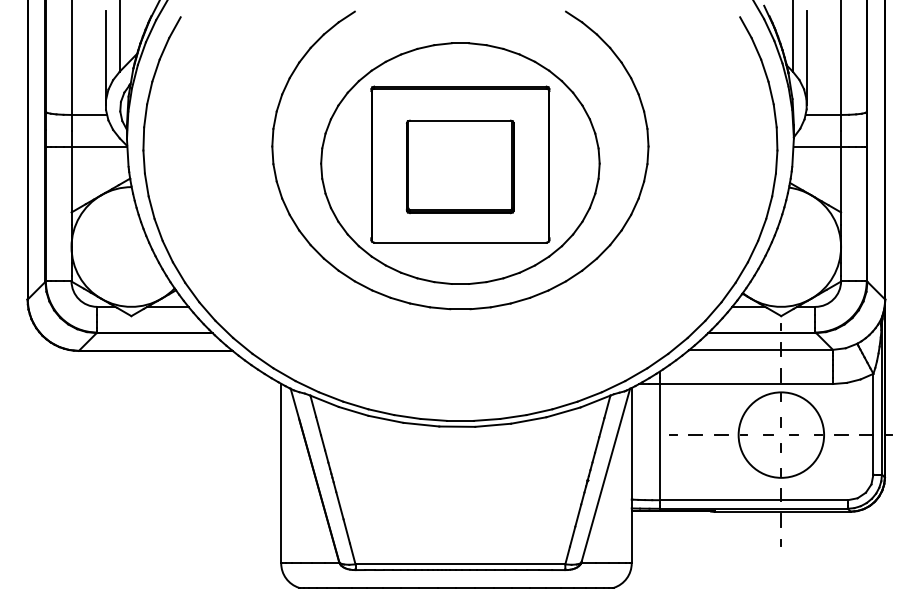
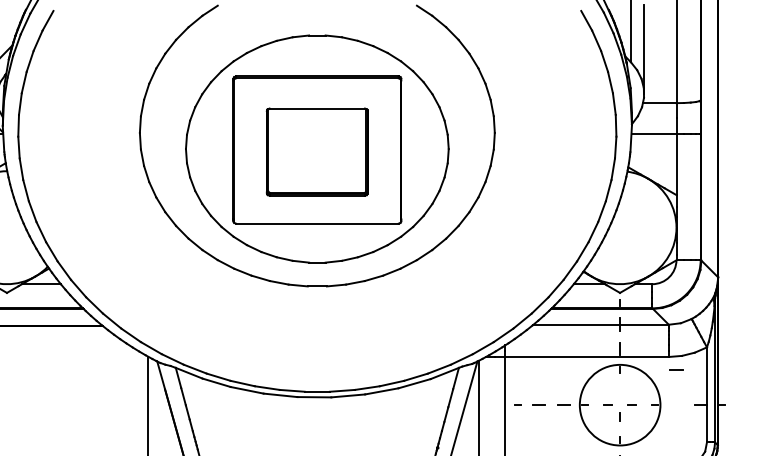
line: (780, 422) -> (619, 393), removed
line: (841, 434) -> (676, 369), moved

